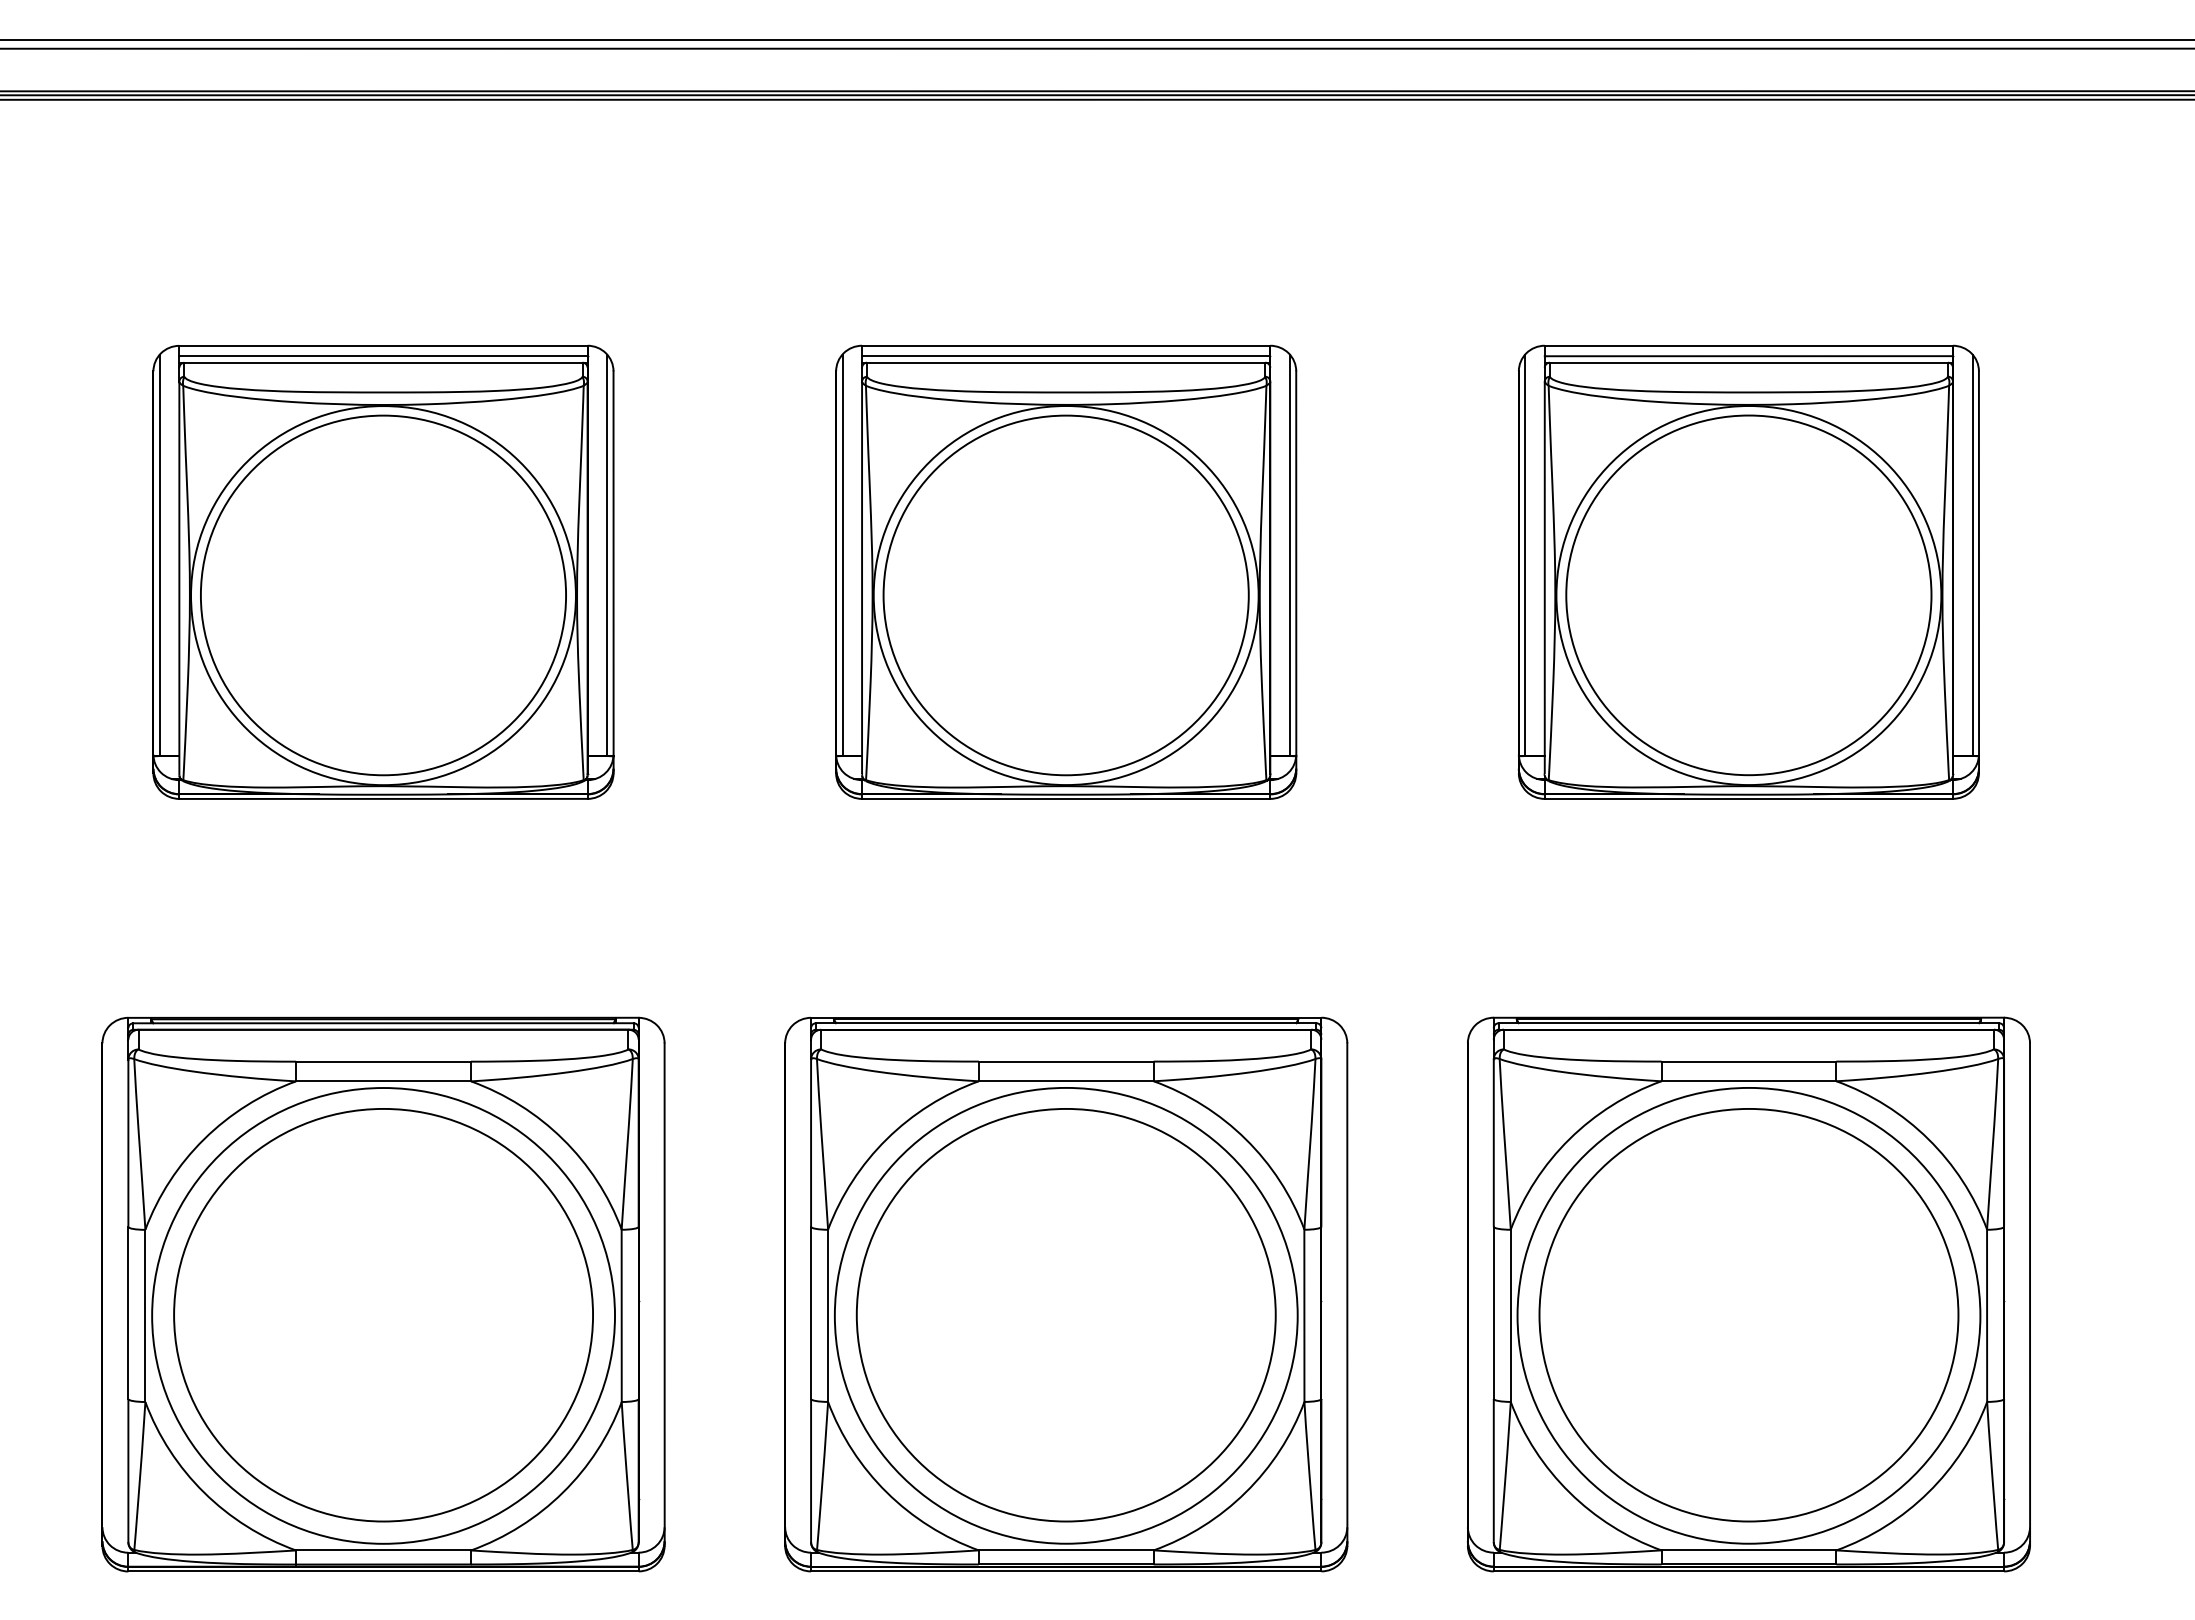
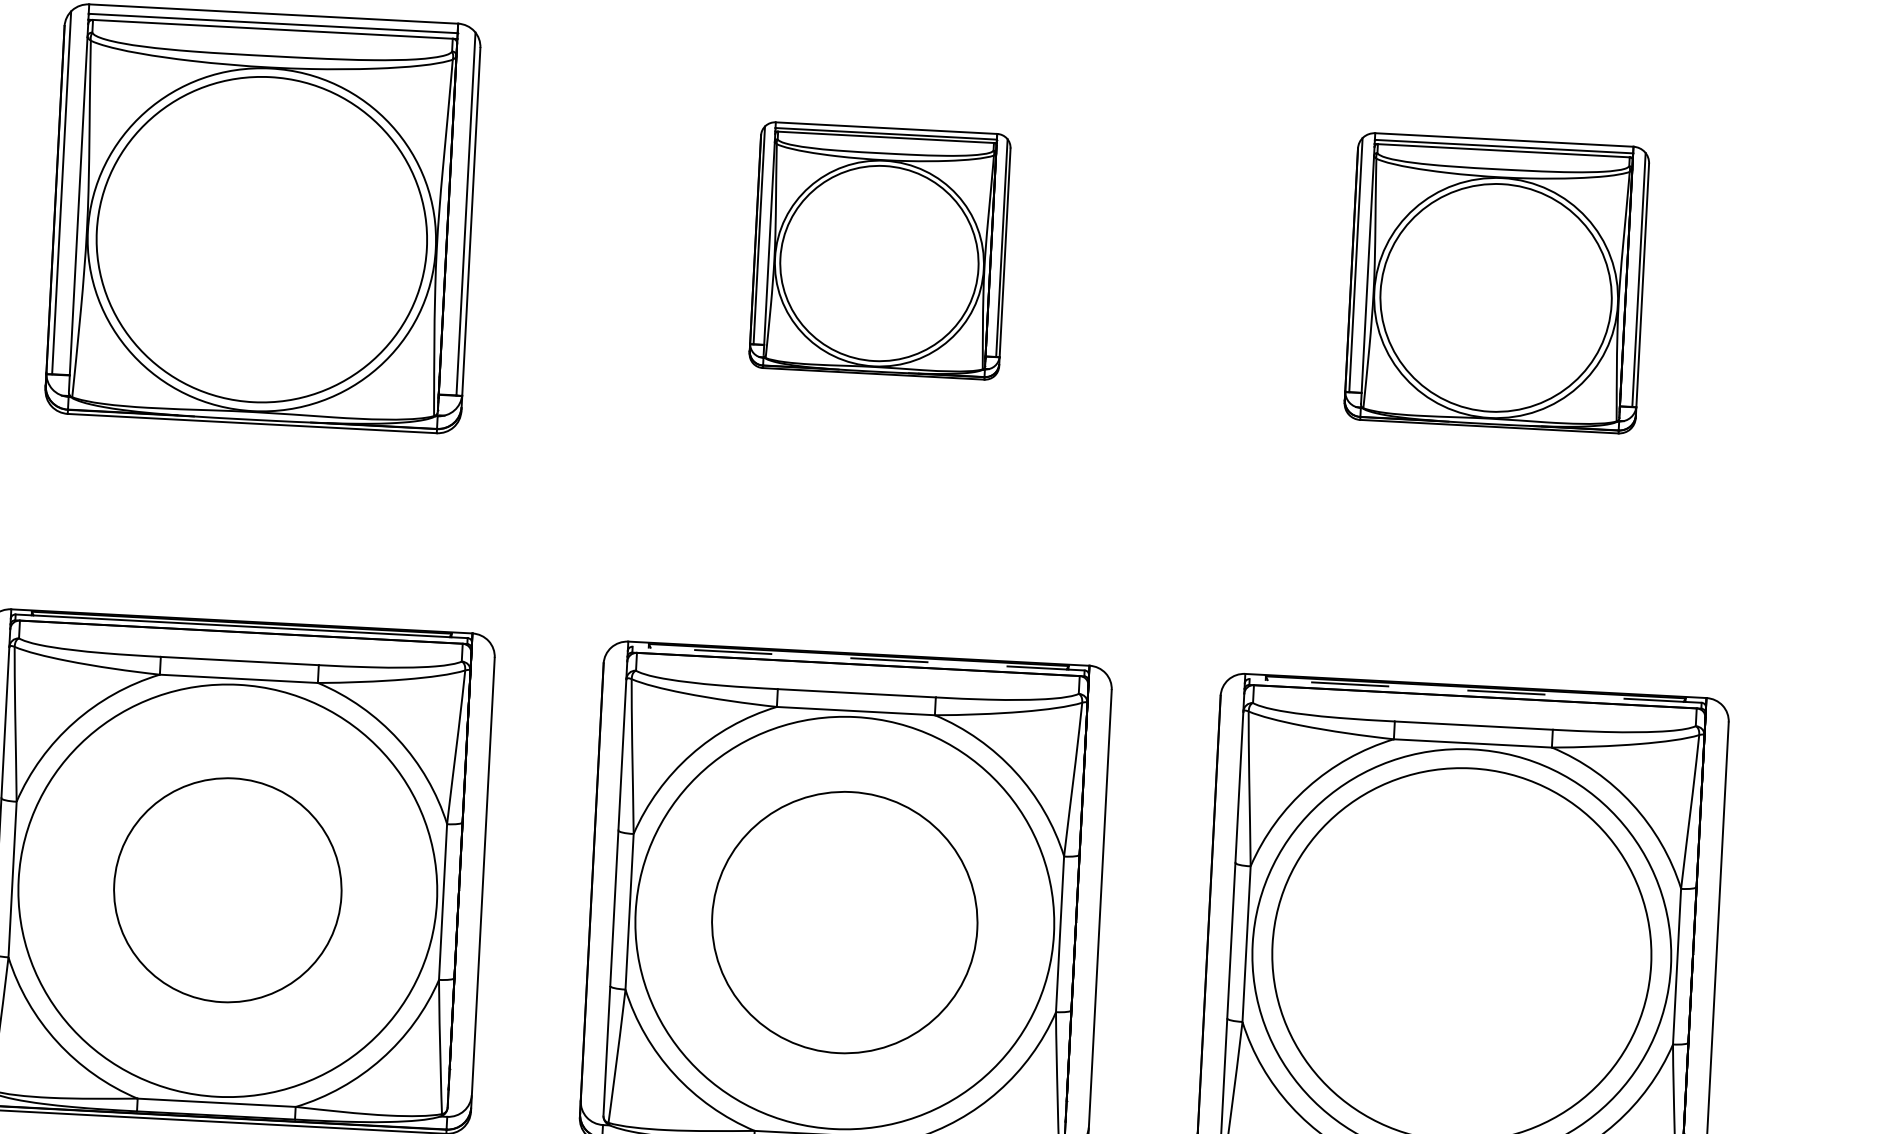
part: (1066, 571) -> (880, 250), size x0.6
part: (1748, 571) -> (1496, 282), size x0.7
line: (1065, 1023) -> (857, 658), solid -> dashed
line: (1748, 1023) -> (1475, 691), solid -> dashed
part: (383, 1315) -> (227, 890), size x0.6
part: (1065, 1315) -> (844, 922), size x0.7

